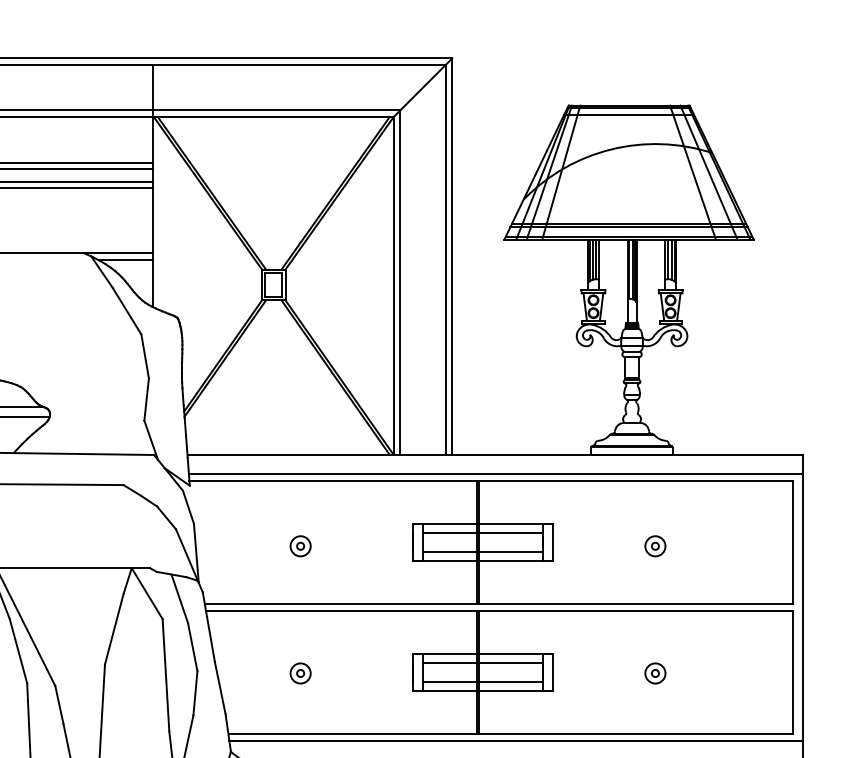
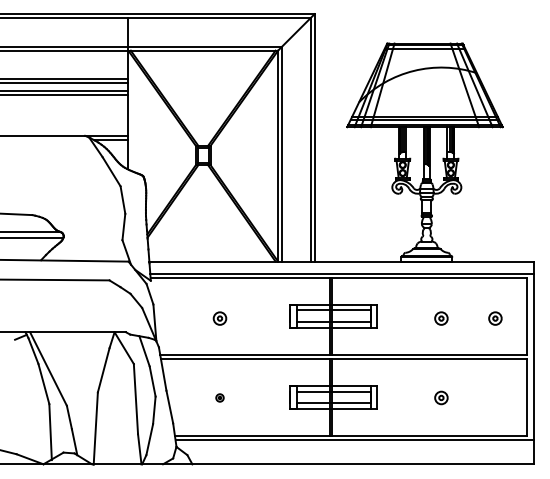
part: (742, 546) -> (495, 318), added
part: (299, 672) -> (219, 397), size x0.6

